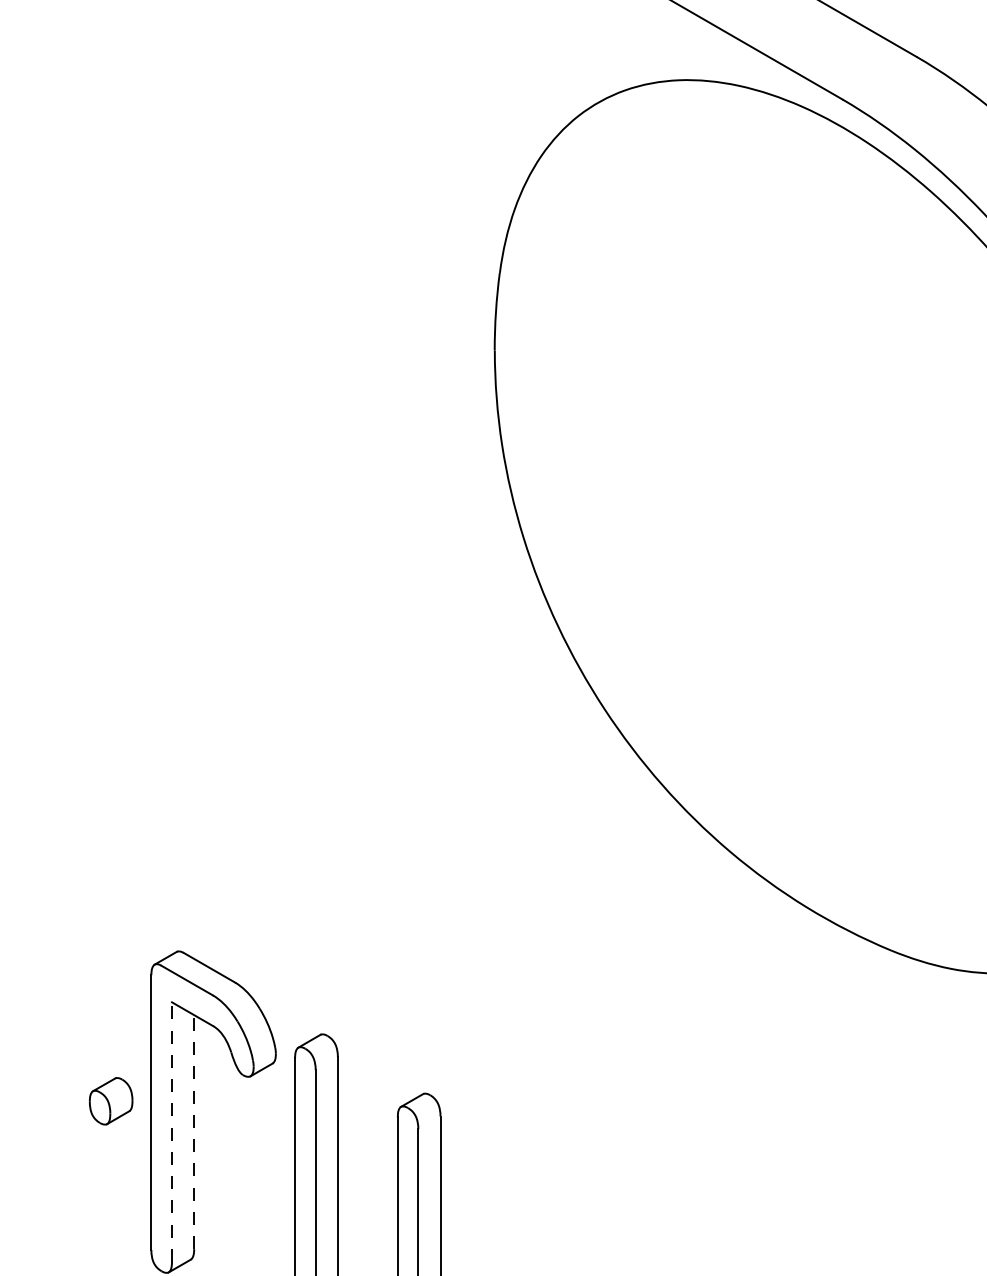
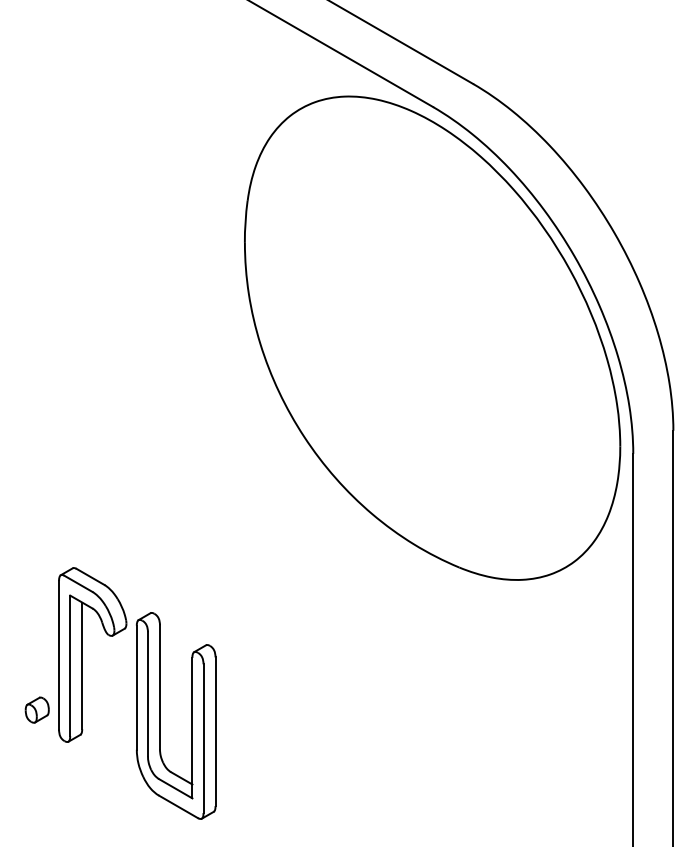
part: (109, 1100) -> (36, 709), moved
line: (172, 1131) -> (70, 665), dashed -> solid
line: (194, 1131) -> (82, 665), dashed -> solid

